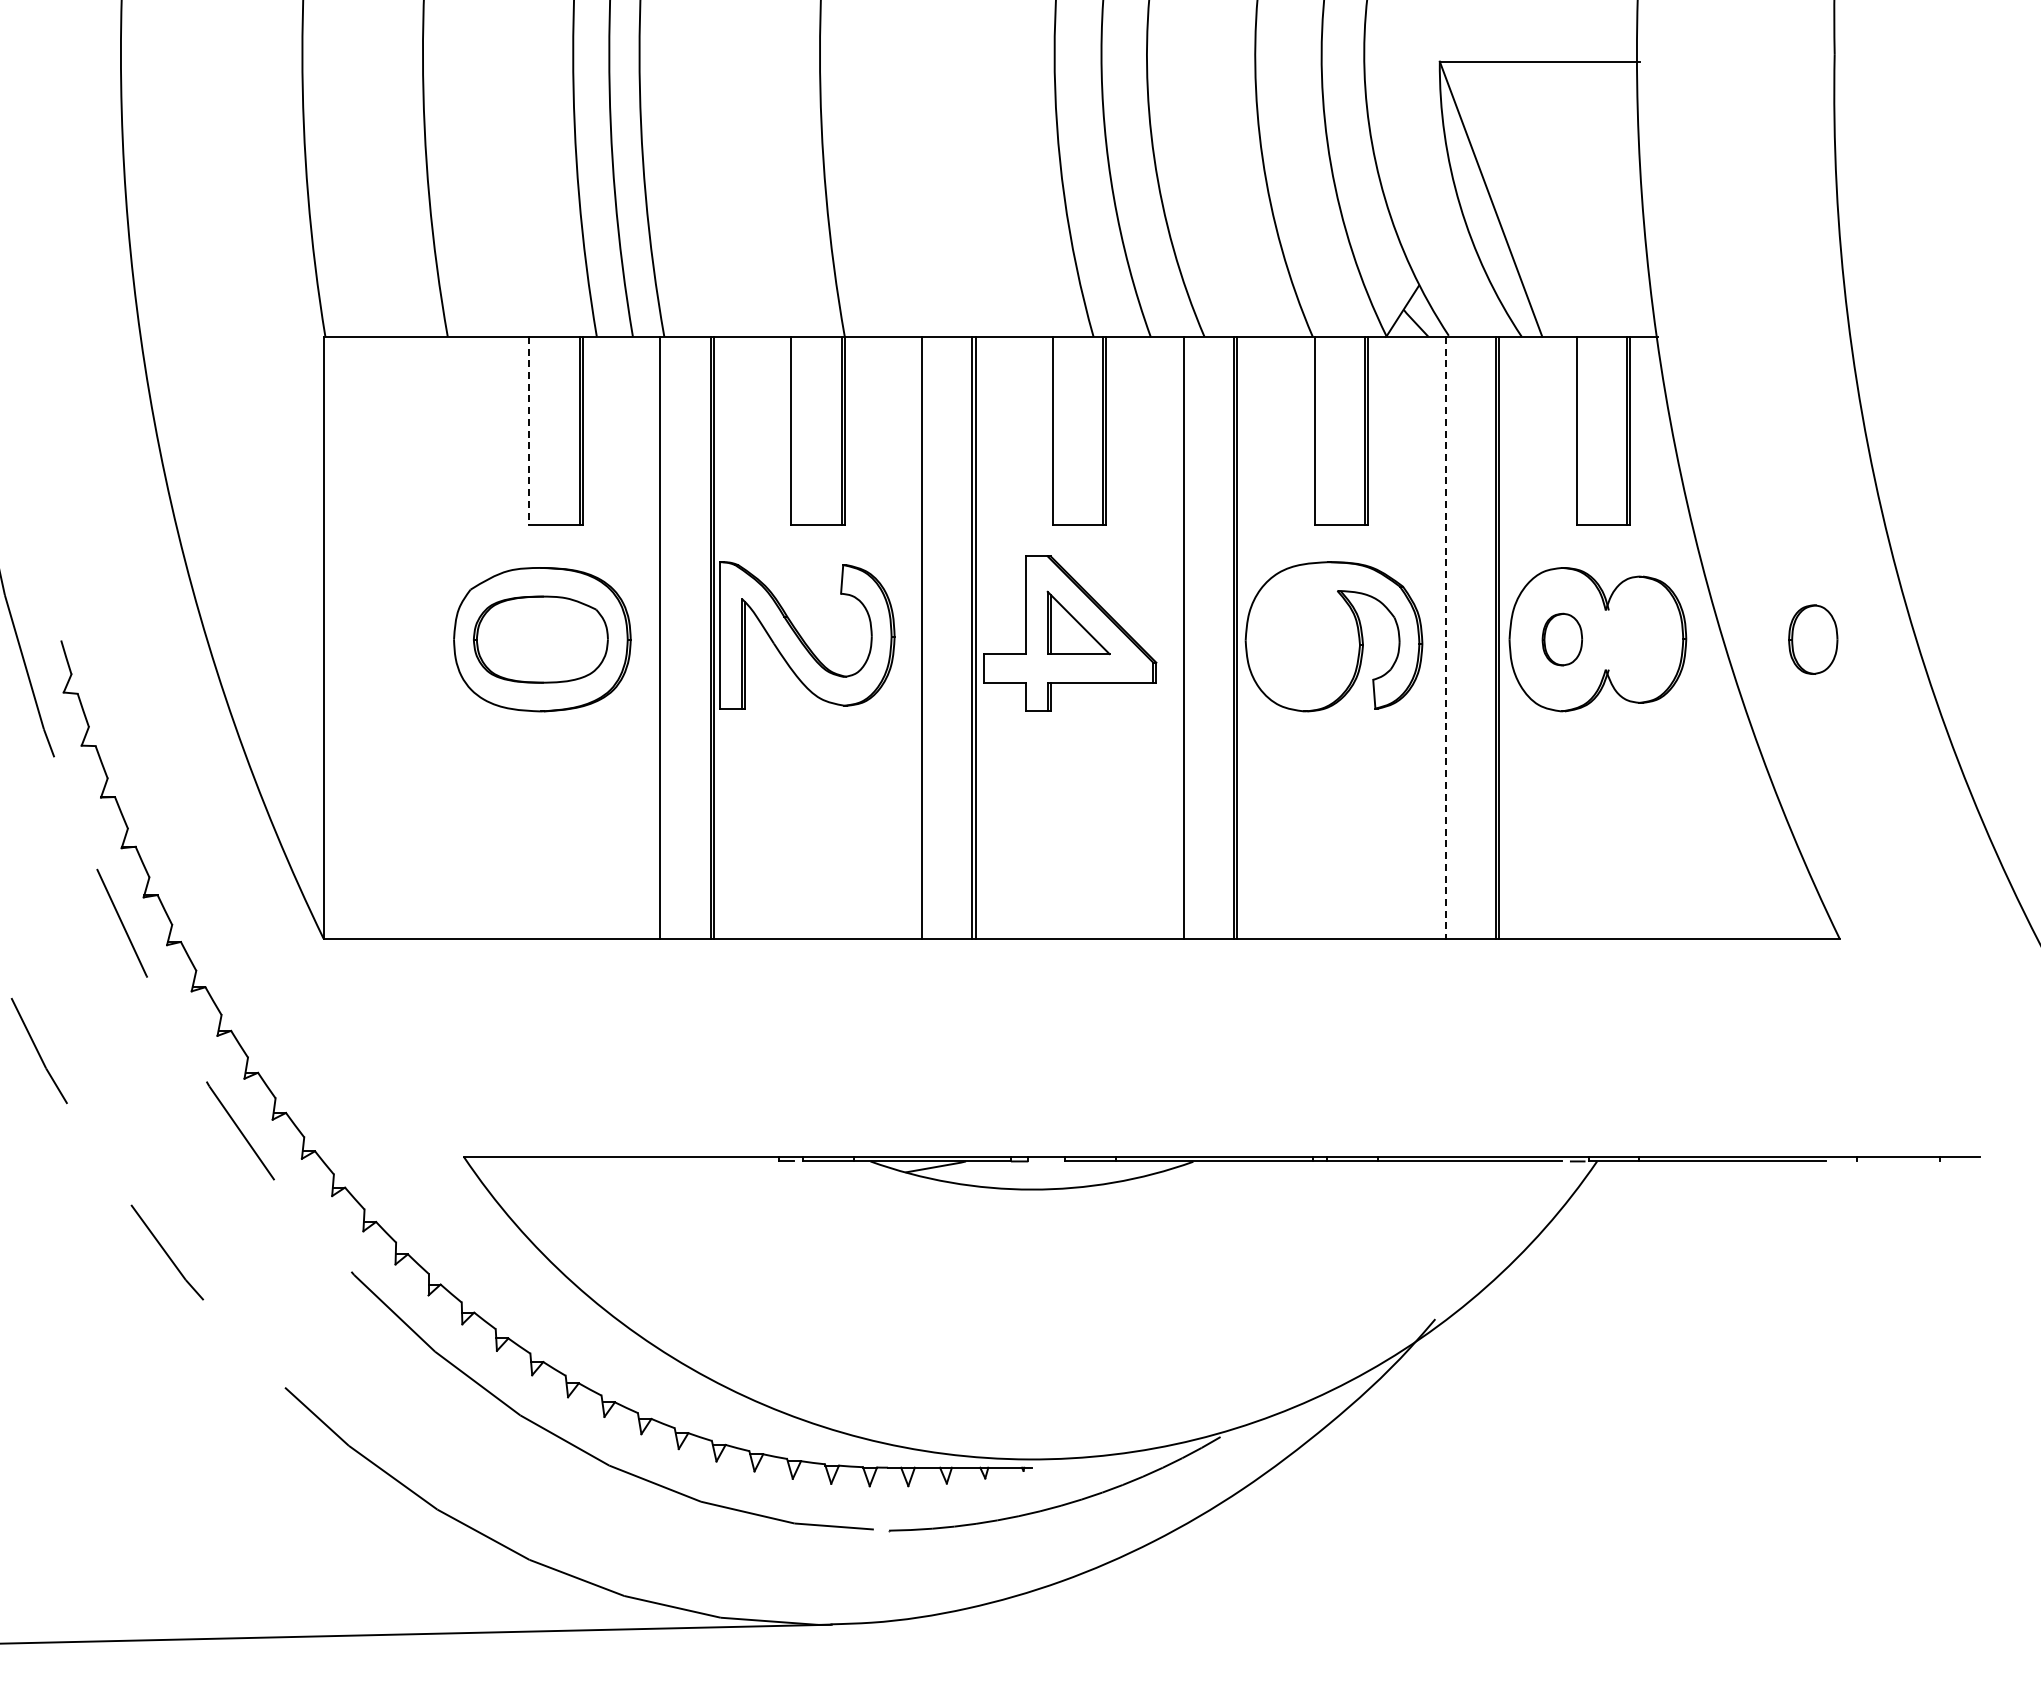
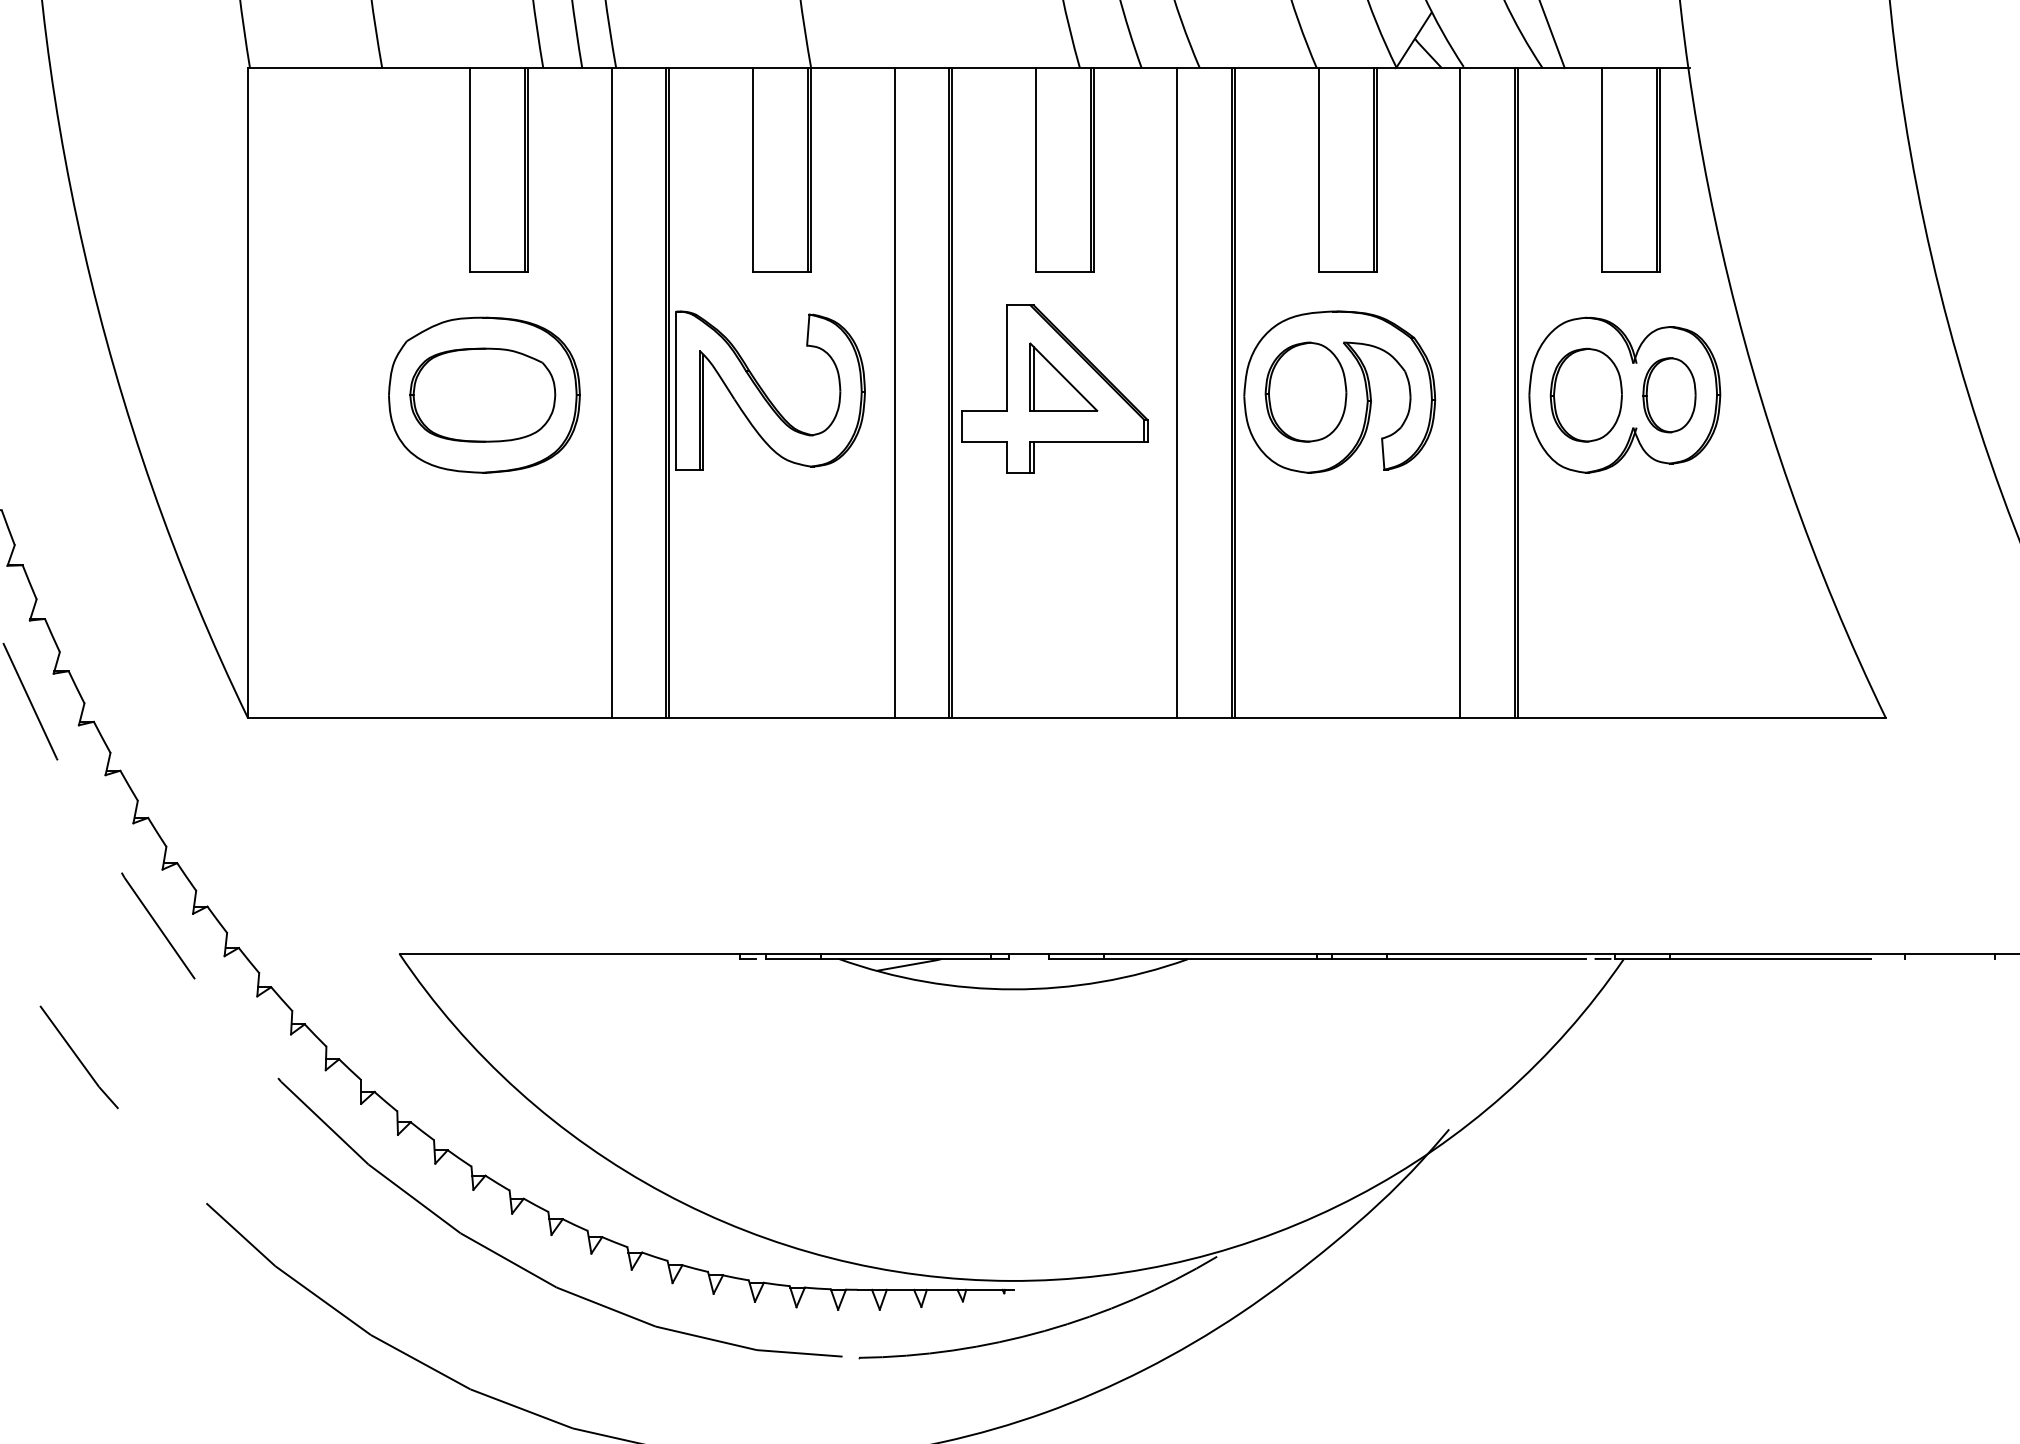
line: (529, 431) -> (470, 170), dashed -> solid
part: (1302, 636) -> (1305, 391), added
line: (1445, 637) -> (1460, 392), dashed -> solid
part: (1562, 639) -> (1586, 395), size x1.67
part: (1813, 639) -> (1669, 395), moved

